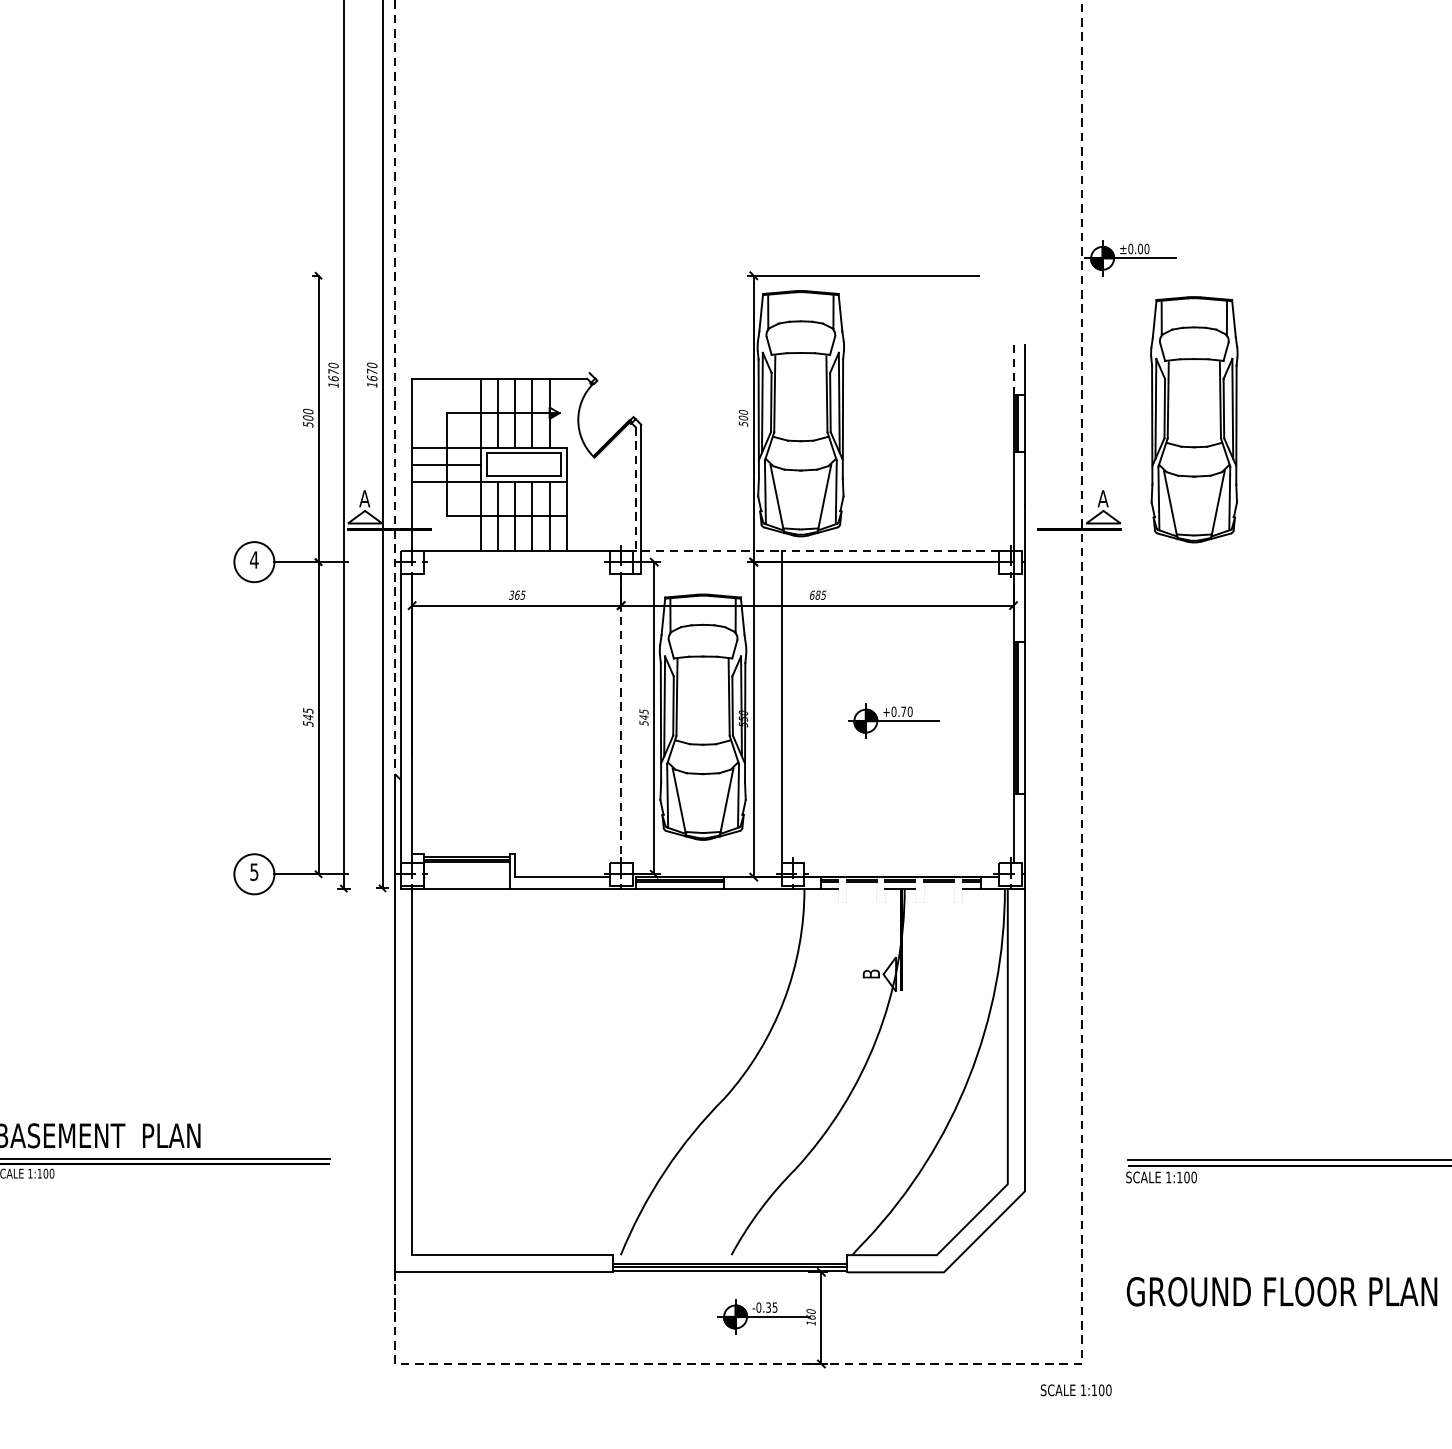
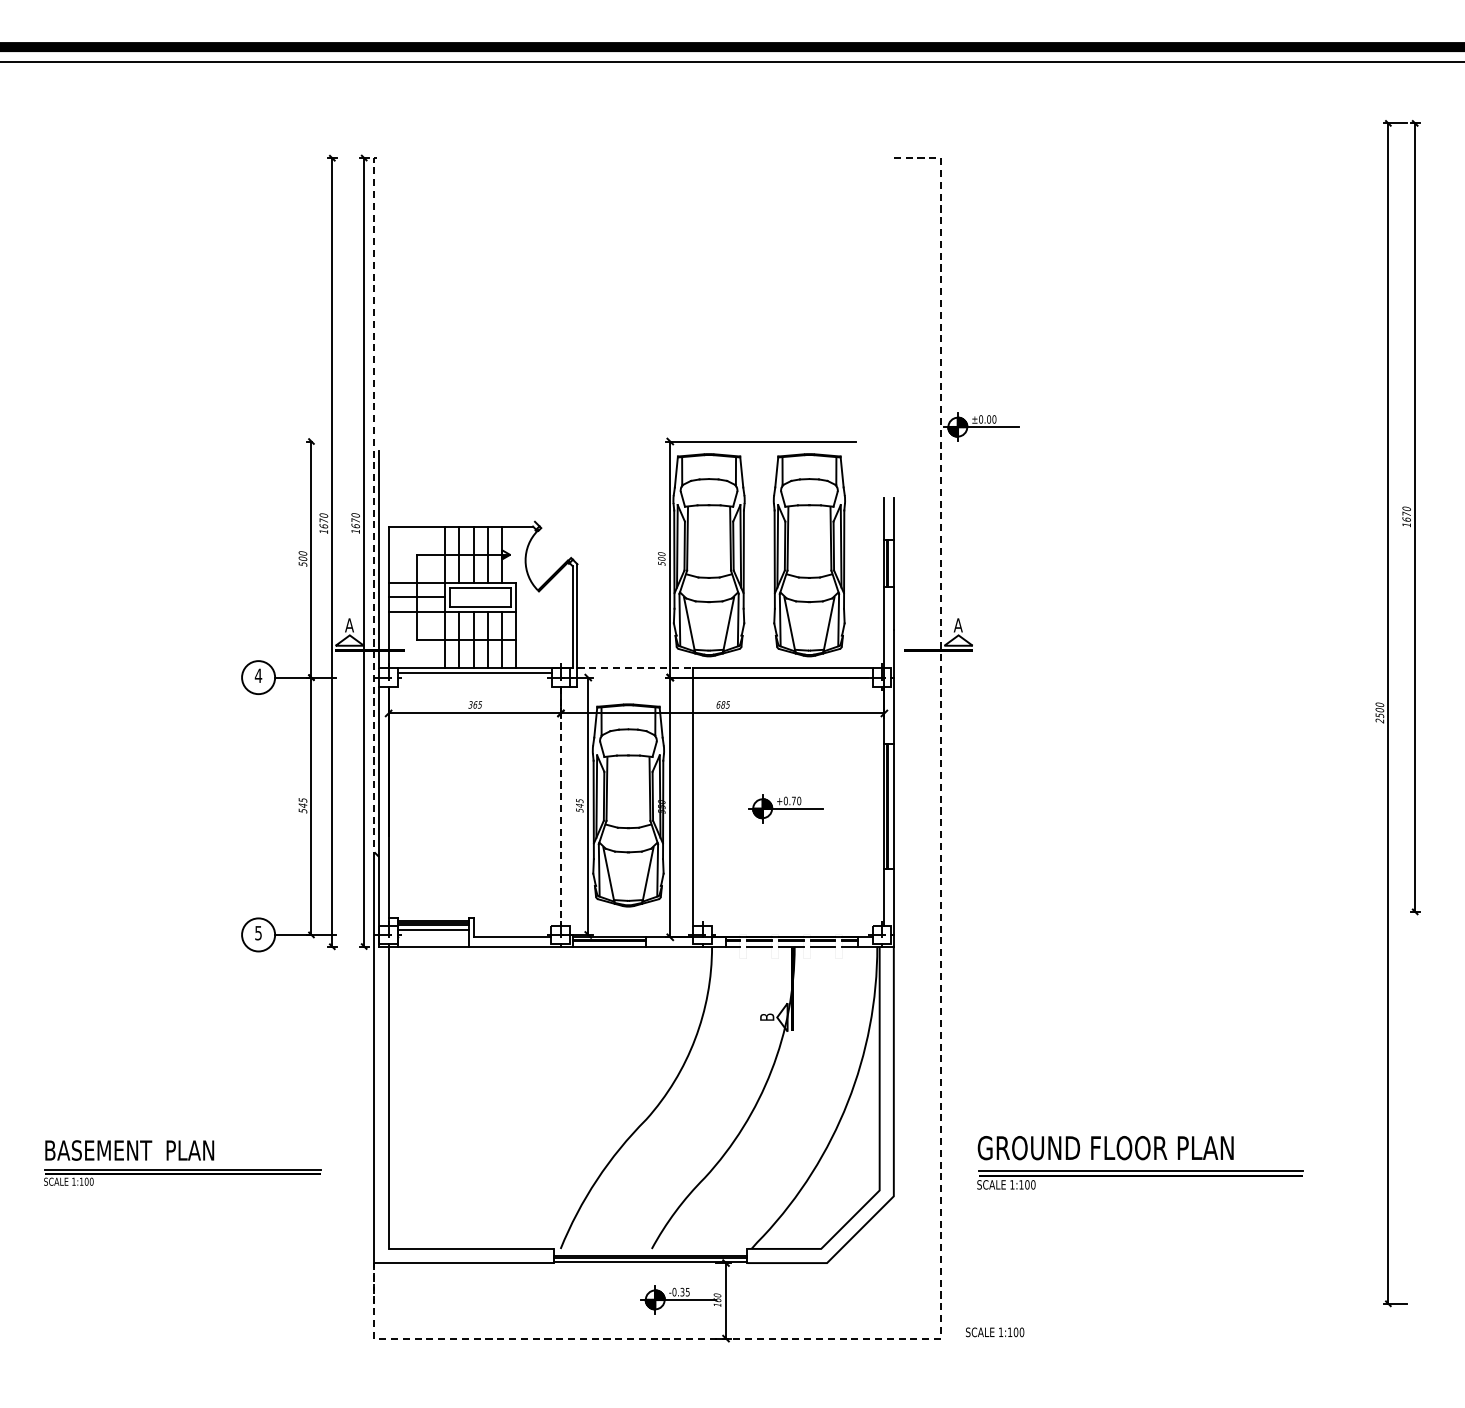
line: (1013, 369) -> (884, 518), dashed -> solid
line: (401, 418) -> (379, 559), added
part: (1193, 420) -> (808, 555), moved
line: (635, 489) -> (572, 617), dashed -> solid
line: (889, 551) -> (782, 668), dashed -> solid
line: (516, 555) -> (474, 672), added
line: (466, 868) -> (433, 930), added
line: (860, 888) -> (758, 946), added
line: (938, 888) -> (822, 946), added
text: (1281, 1292) -> (1105, 1148), moved
text: (1076, 1390) -> (995, 1332), moved

